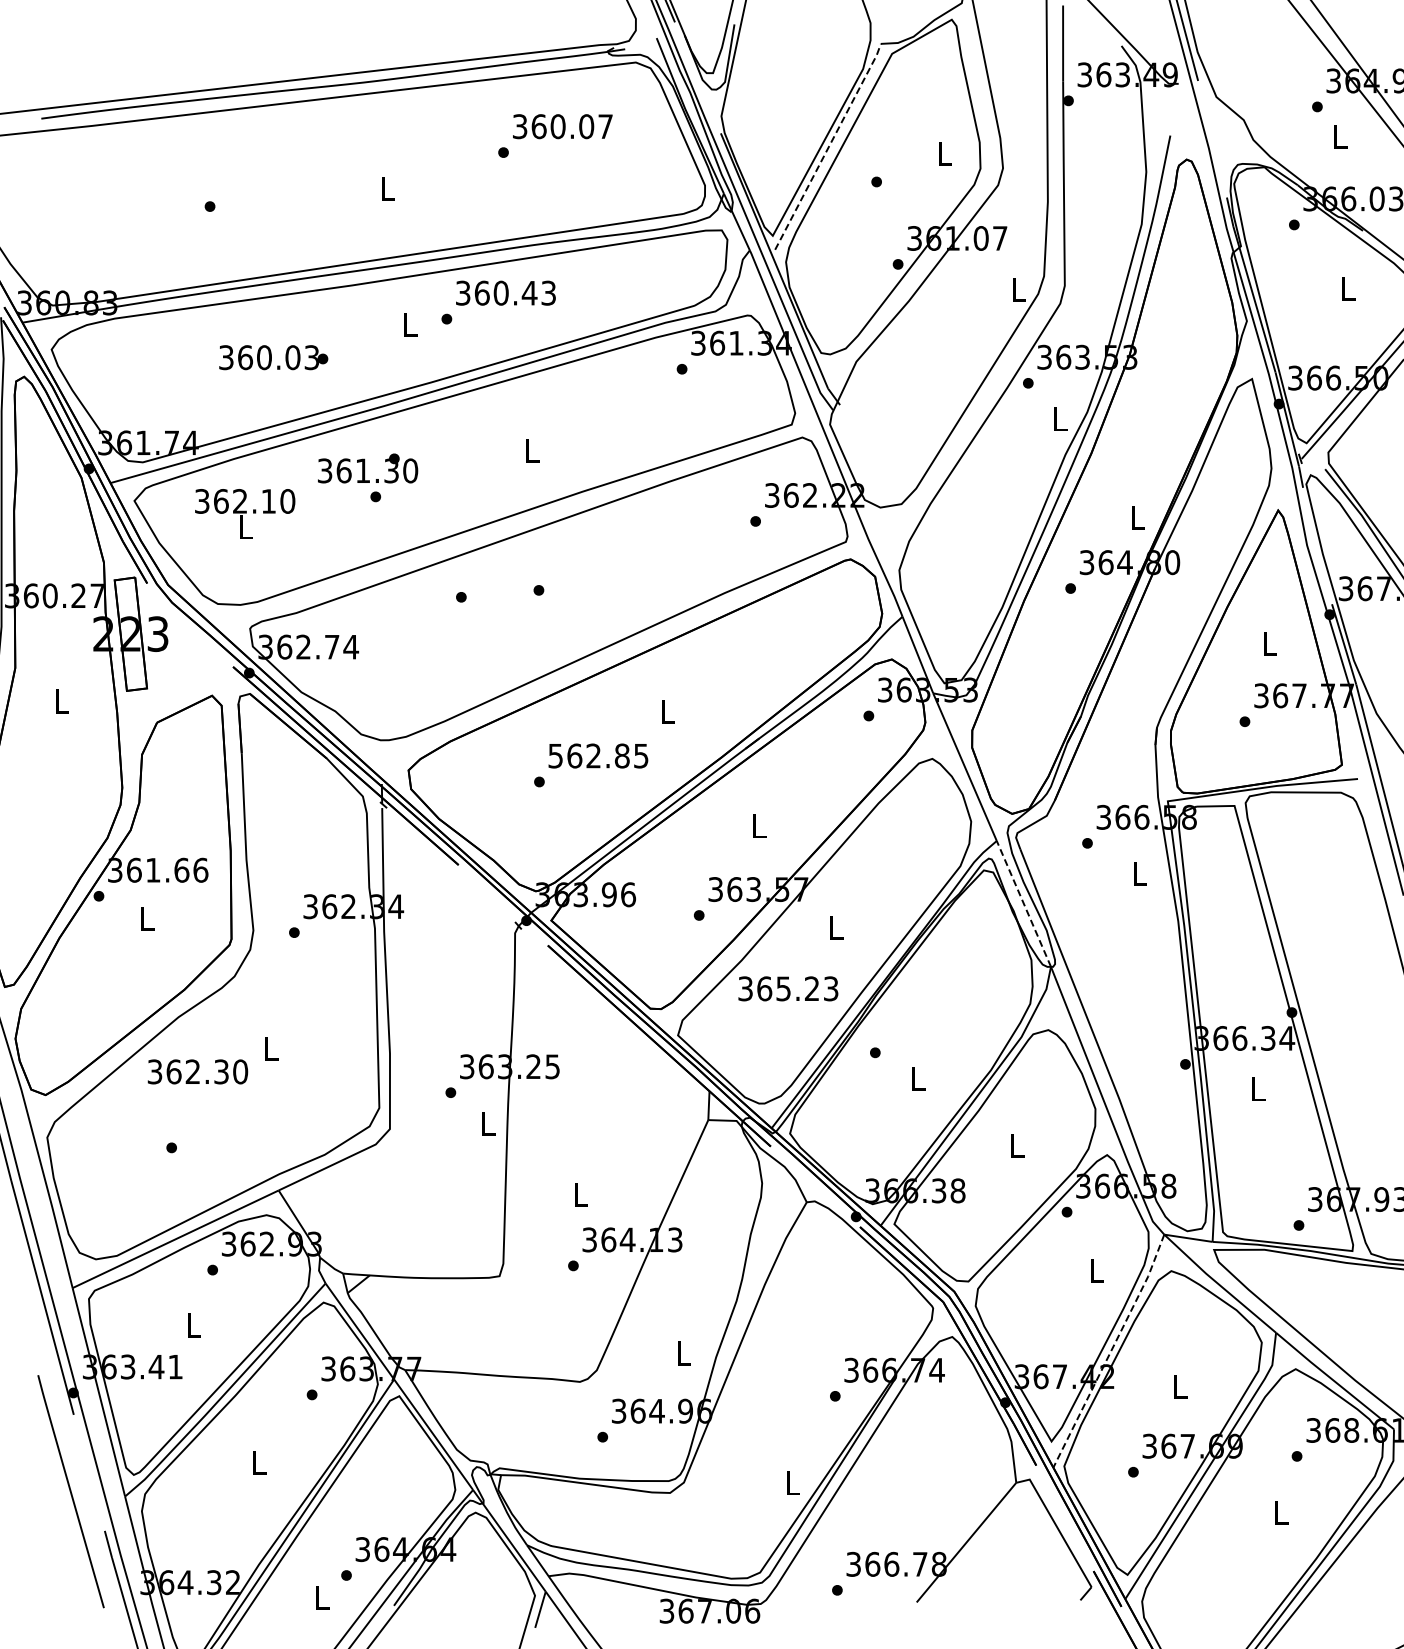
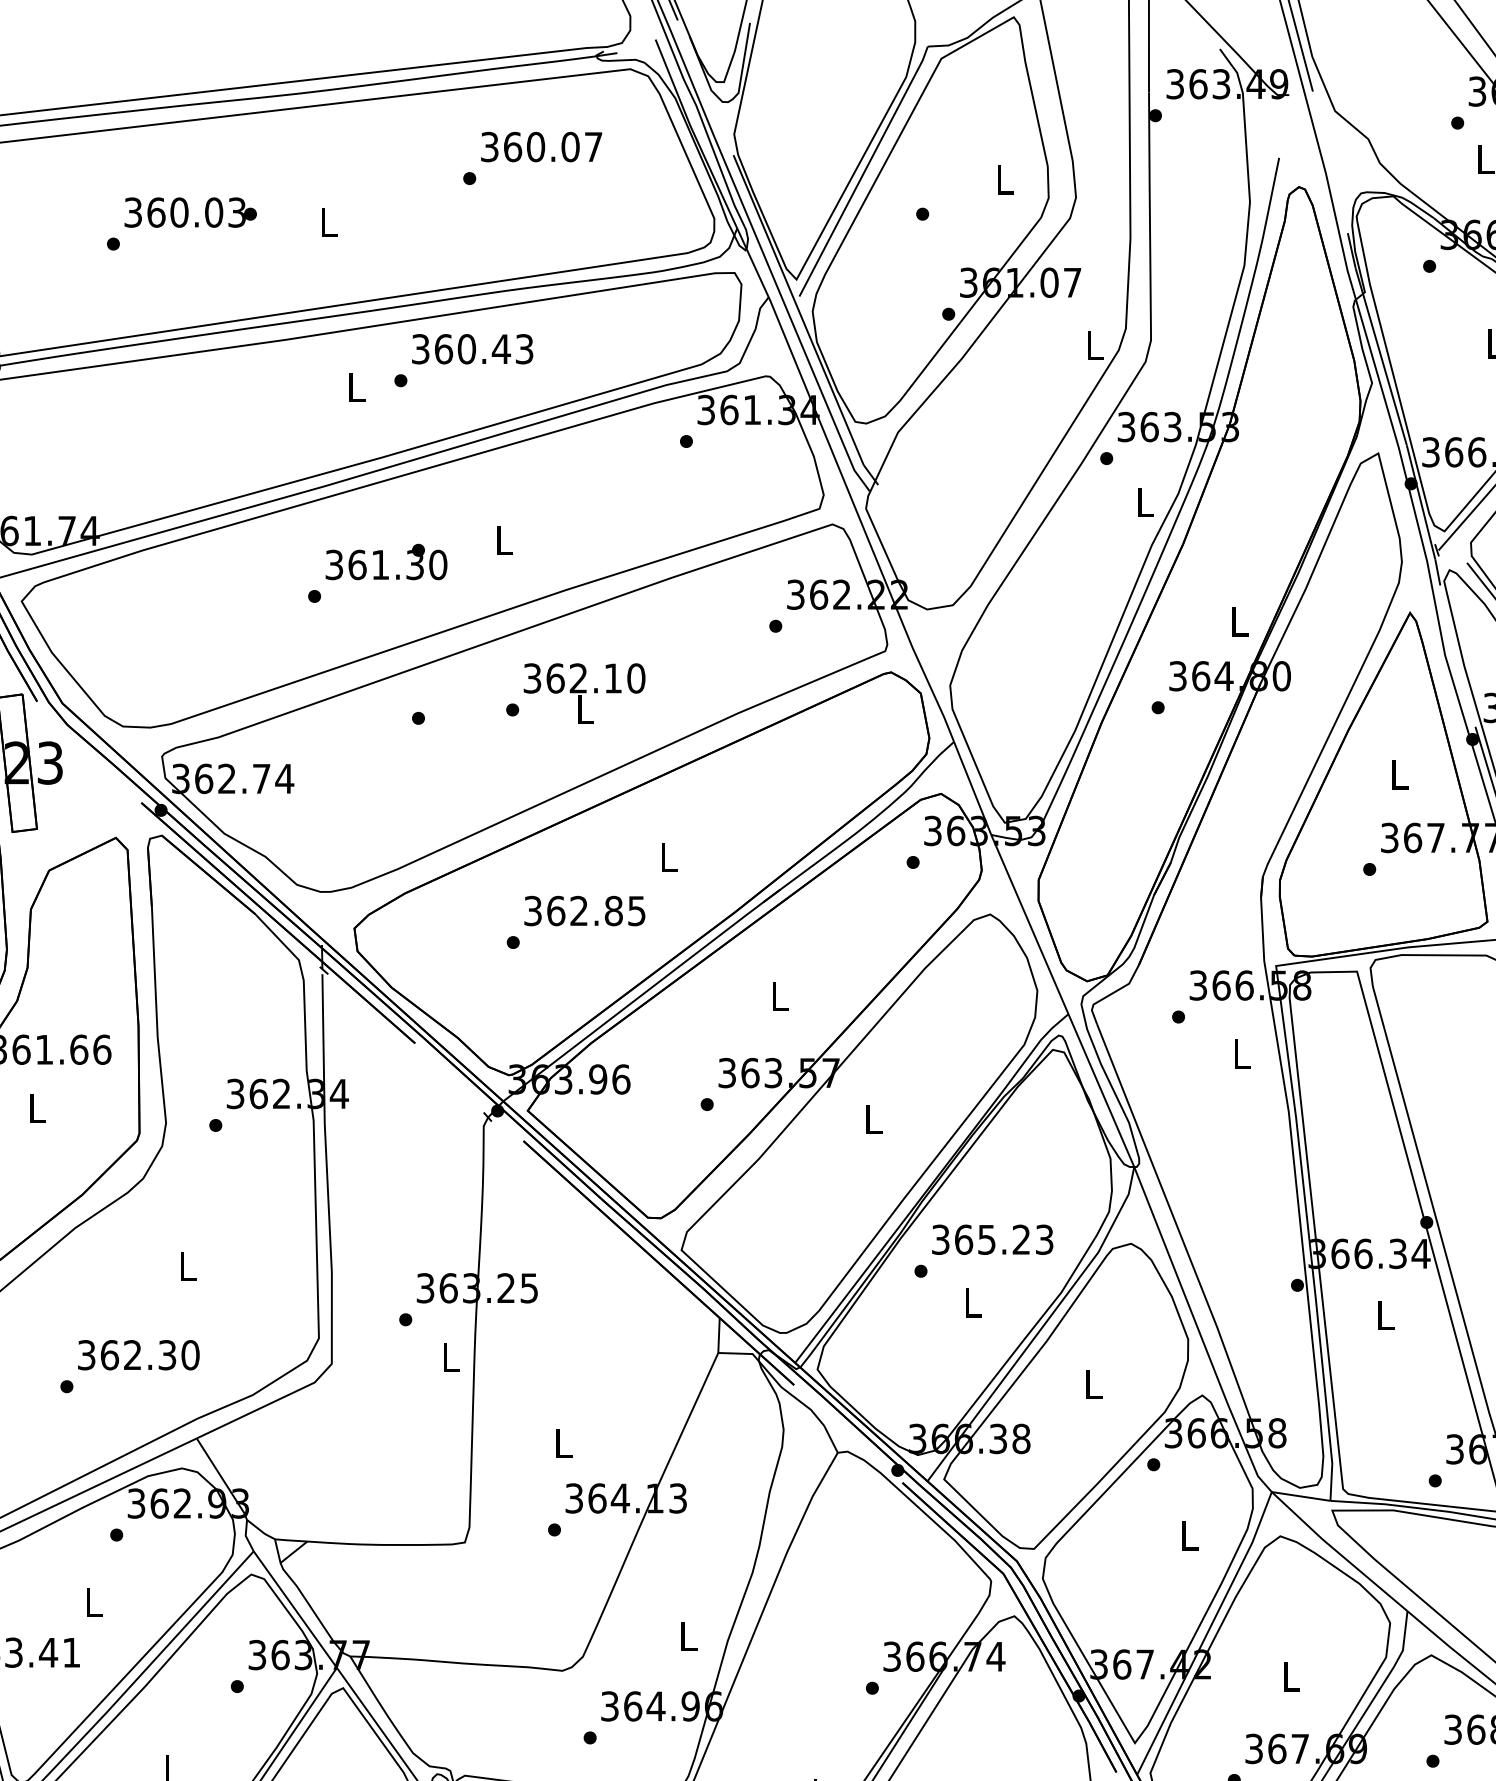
line: (829, 146) -> (865, 171), dashed -> solid
text: (273, 357) -> (190, 212), moved
text: (368, 468) -> (387, 562), moved
text: (245, 513) -> (584, 693), moved
text: (555, 755) -> (532, 910), 562.85 -> 362.85
line: (1023, 903) -> (1100, 1090), dashed -> solid
text: (788, 988) -> (992, 1239), moved
text: (197, 1071) -> (138, 1354), moved
line: (1111, 1351) -> (1207, 1633), dashed -> solid

